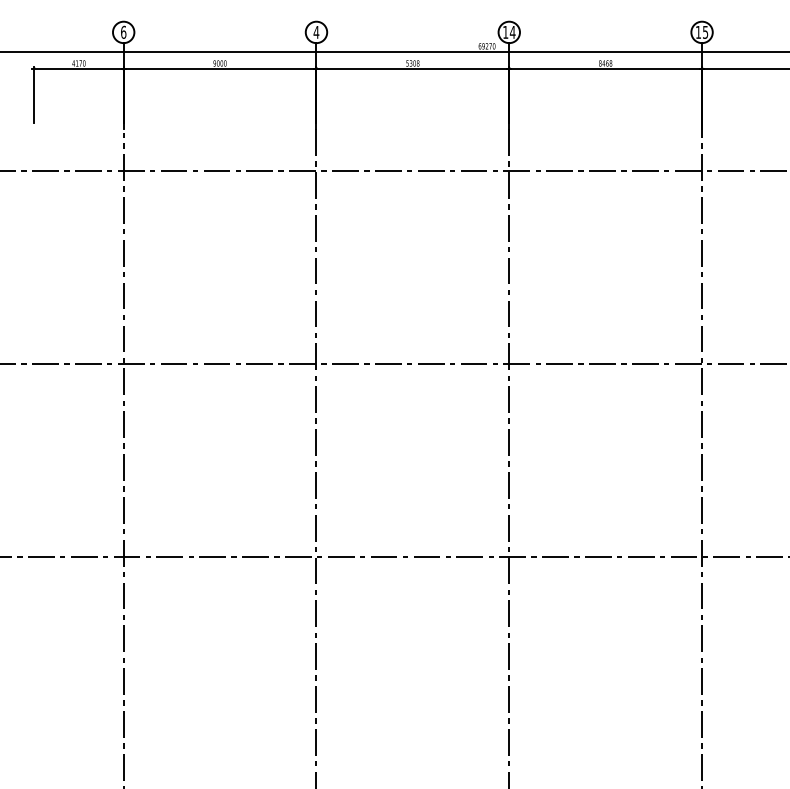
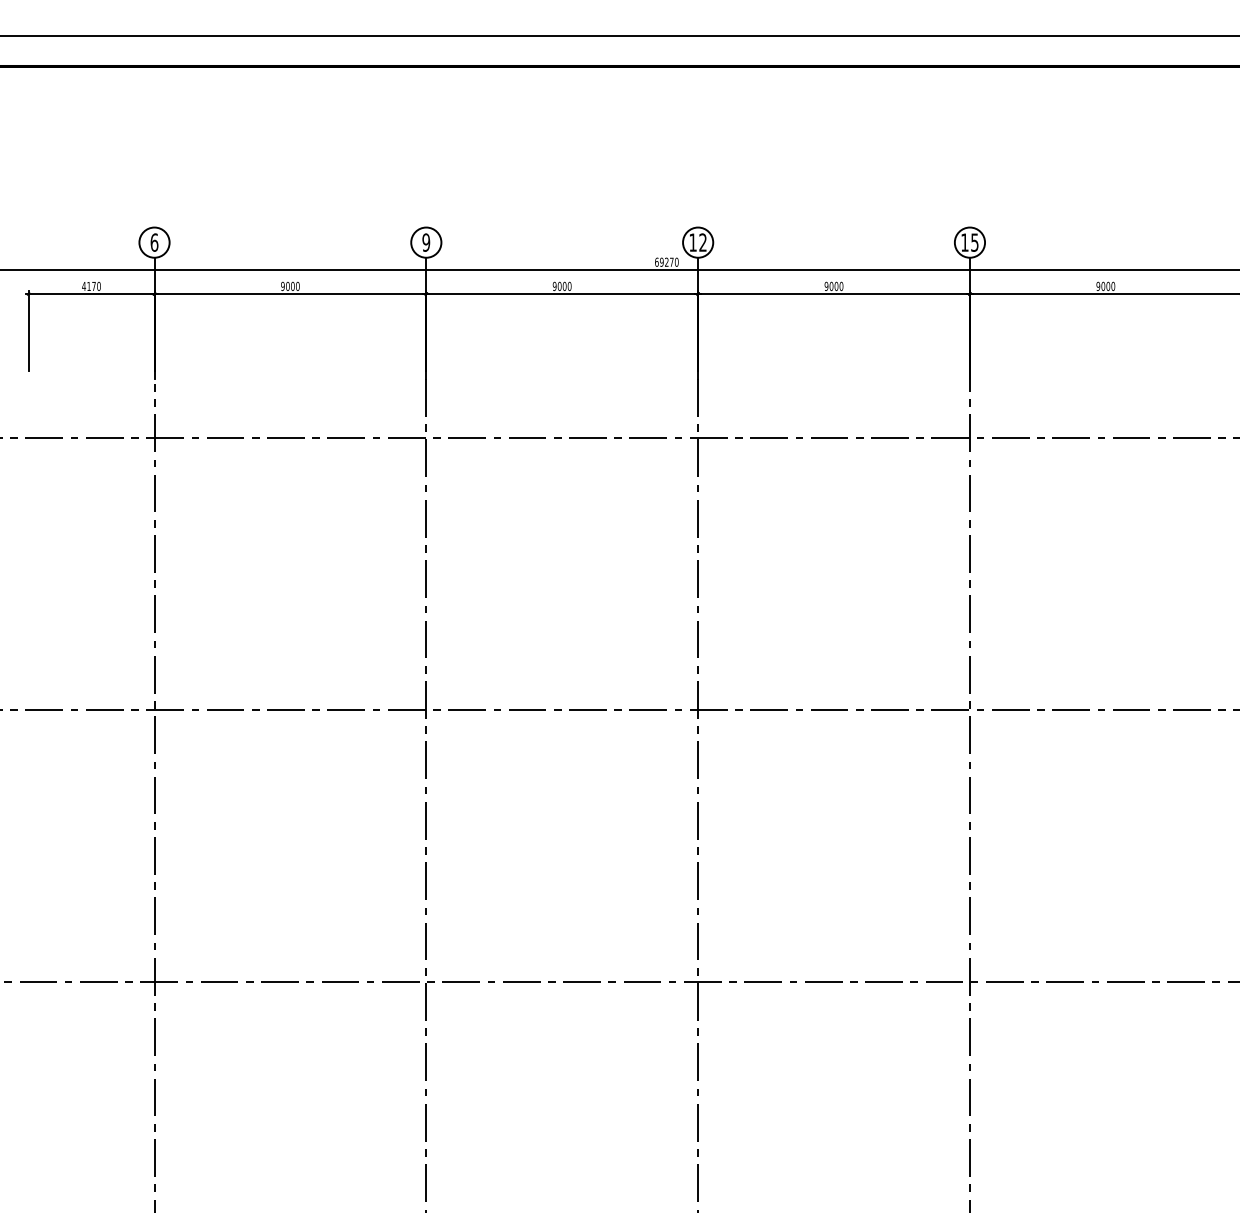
text: (316, 32) -> (426, 242), 4 -> 9
text: (513, 32) -> (703, 242), 14 -> 12
text: (412, 63) -> (561, 286), 5308 -> 9000
text: (605, 63) -> (833, 286), 8468 -> 9000

